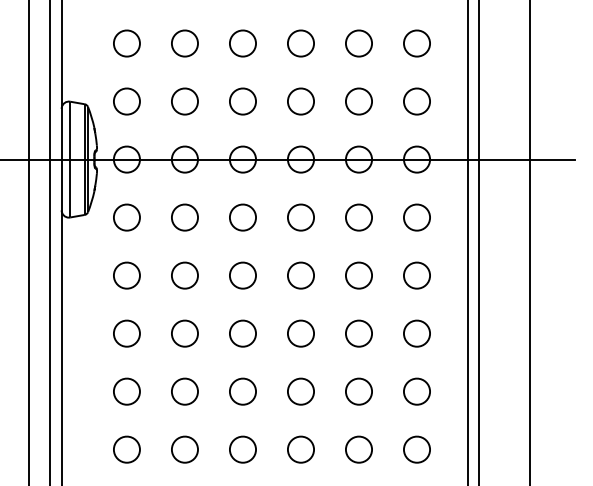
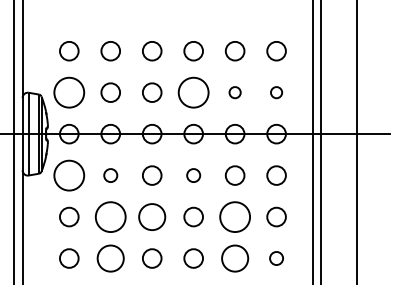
part: (126, 101) -> (68, 92), size x1.6
part: (300, 101) -> (193, 92), size x1.6
part: (358, 101) -> (234, 92), size x0.6
part: (416, 101) -> (276, 92), size x0.6
part: (126, 217) -> (68, 175), size x1.6
part: (184, 217) -> (110, 175), size x0.7
part: (300, 217) -> (193, 175), size x0.7
part: (184, 275) -> (110, 216), size x1.6
part: (242, 275) -> (151, 216), size x1.4
part: (358, 275) -> (234, 216), size x1.6
part: (184, 333) -> (110, 258), size x1.4
part: (358, 333) -> (234, 258), size x1.4
part: (416, 333) -> (276, 258), size x0.7

